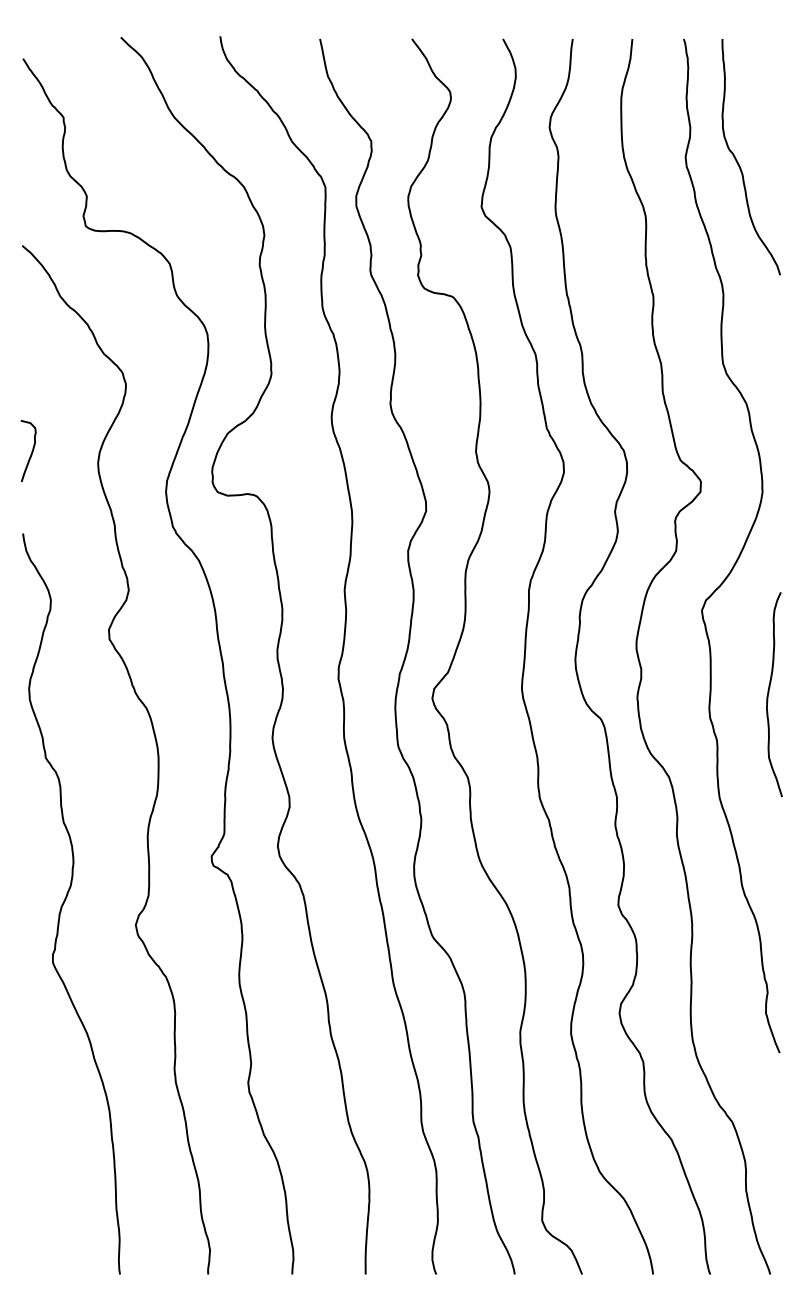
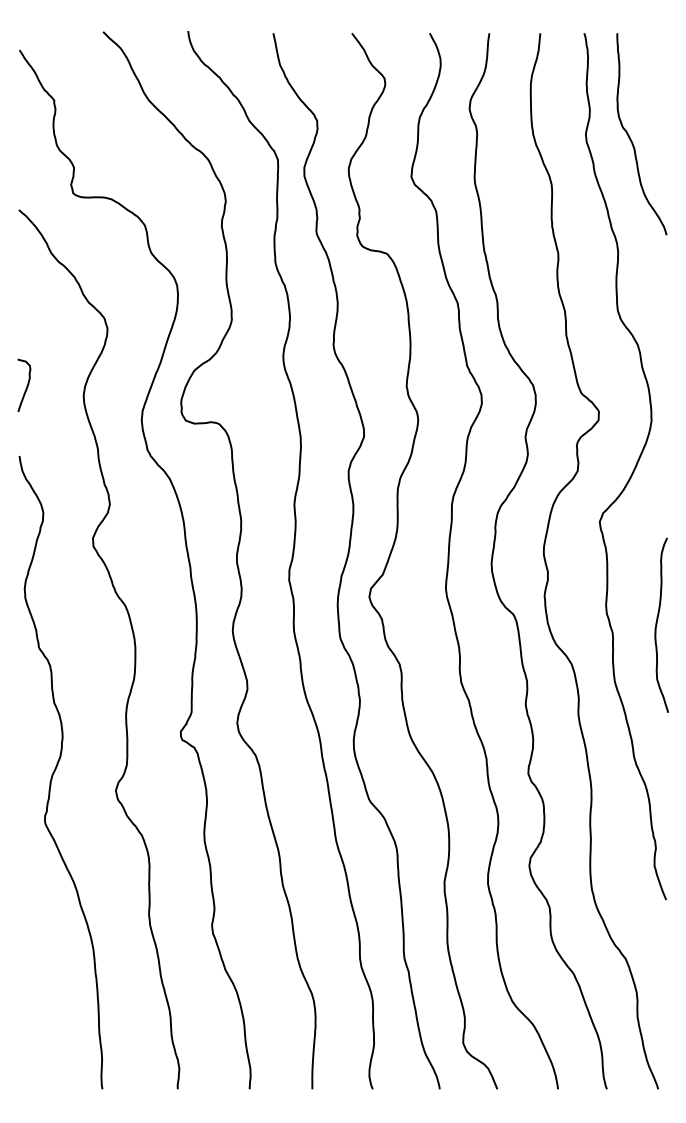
curve: (769, 693) -> (657, 624), moved

